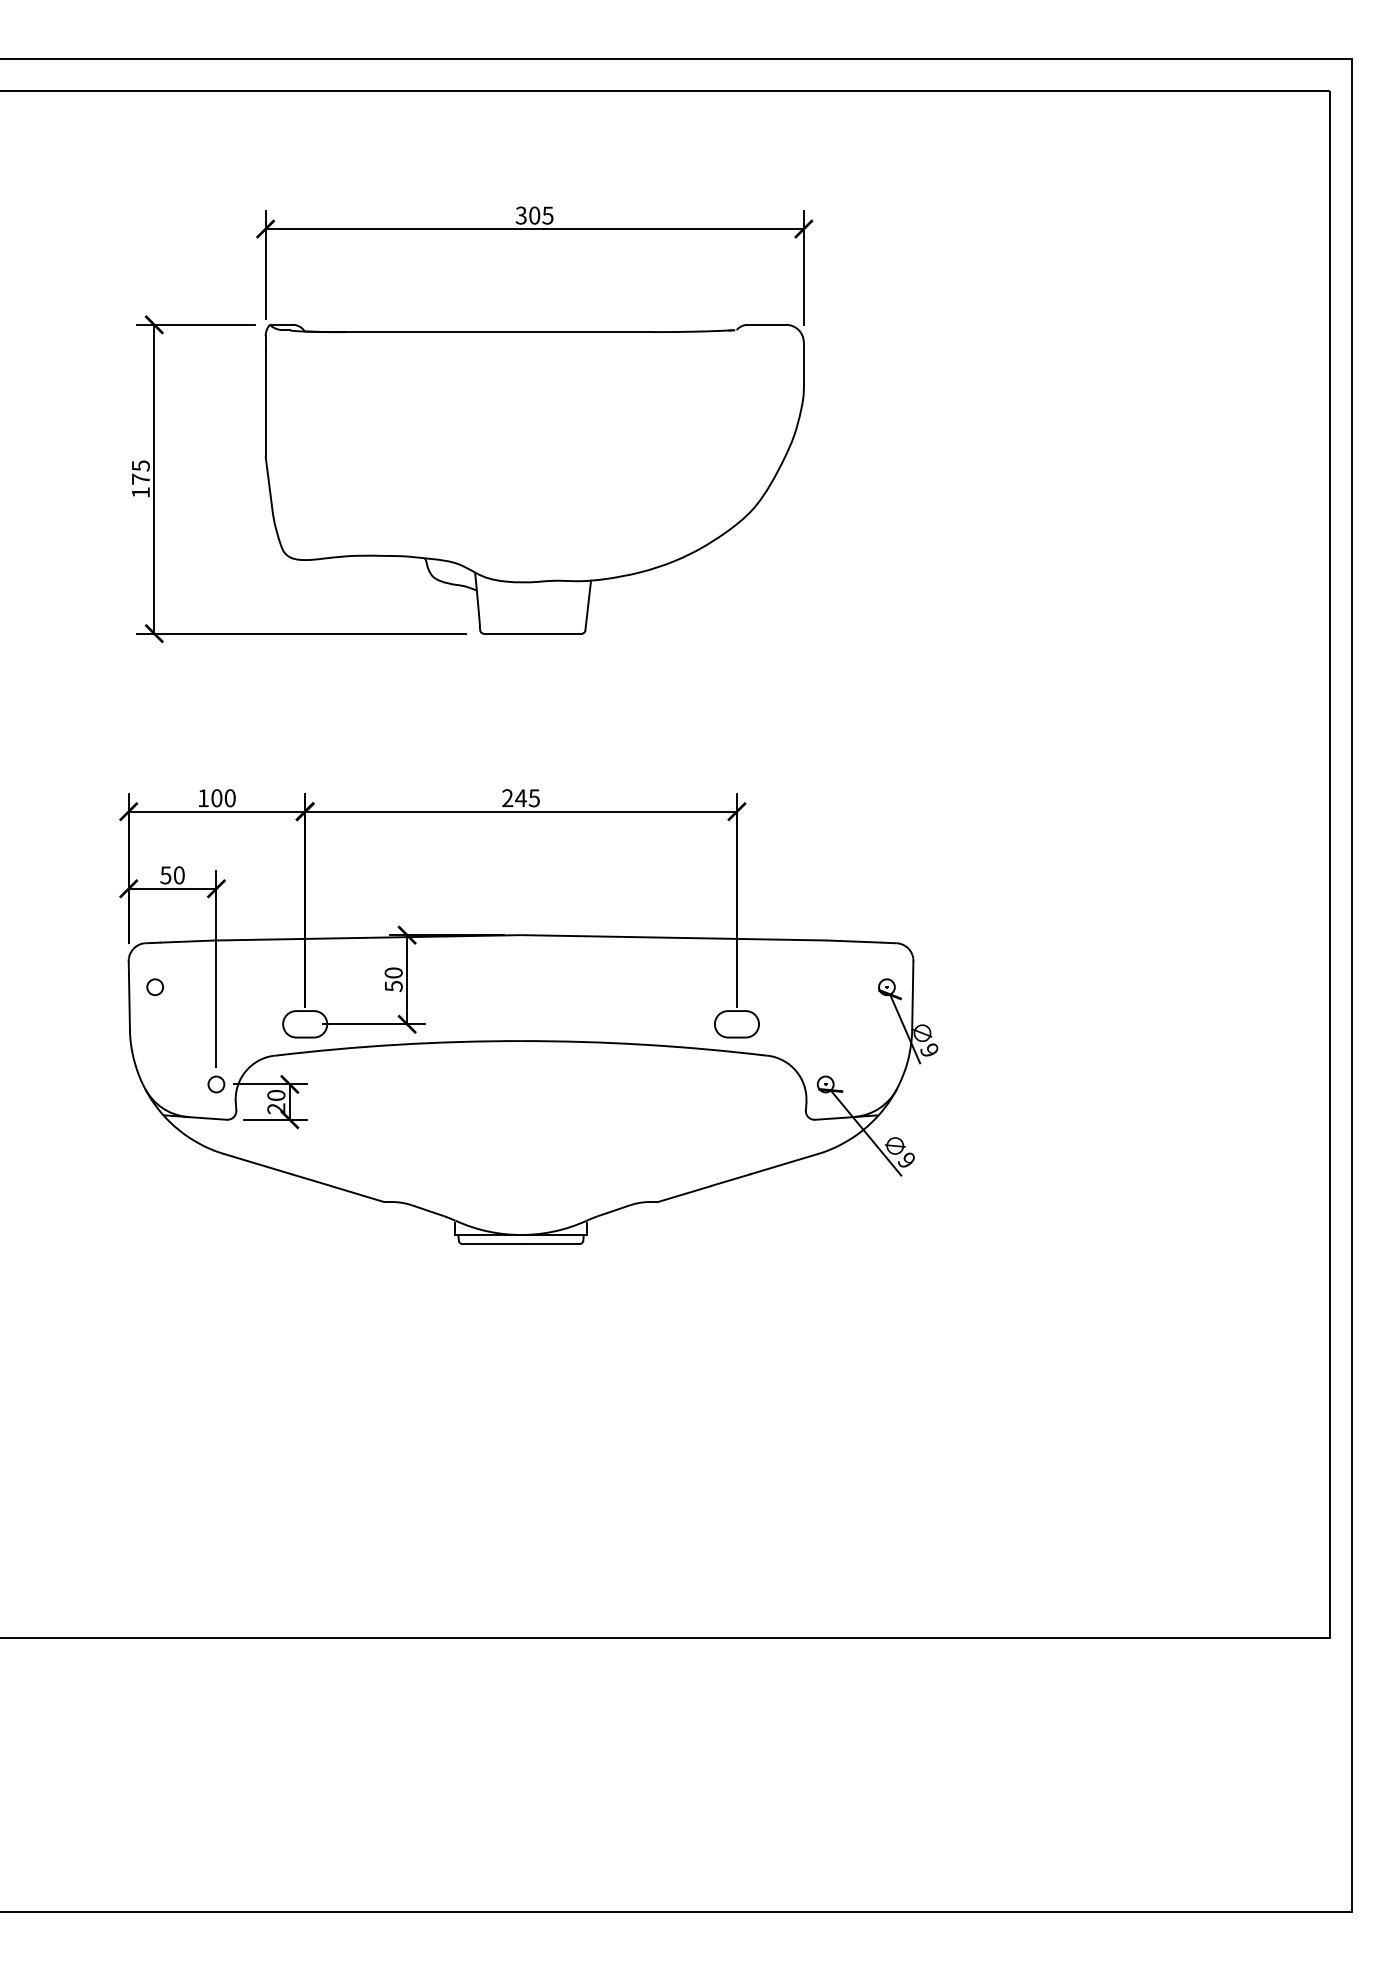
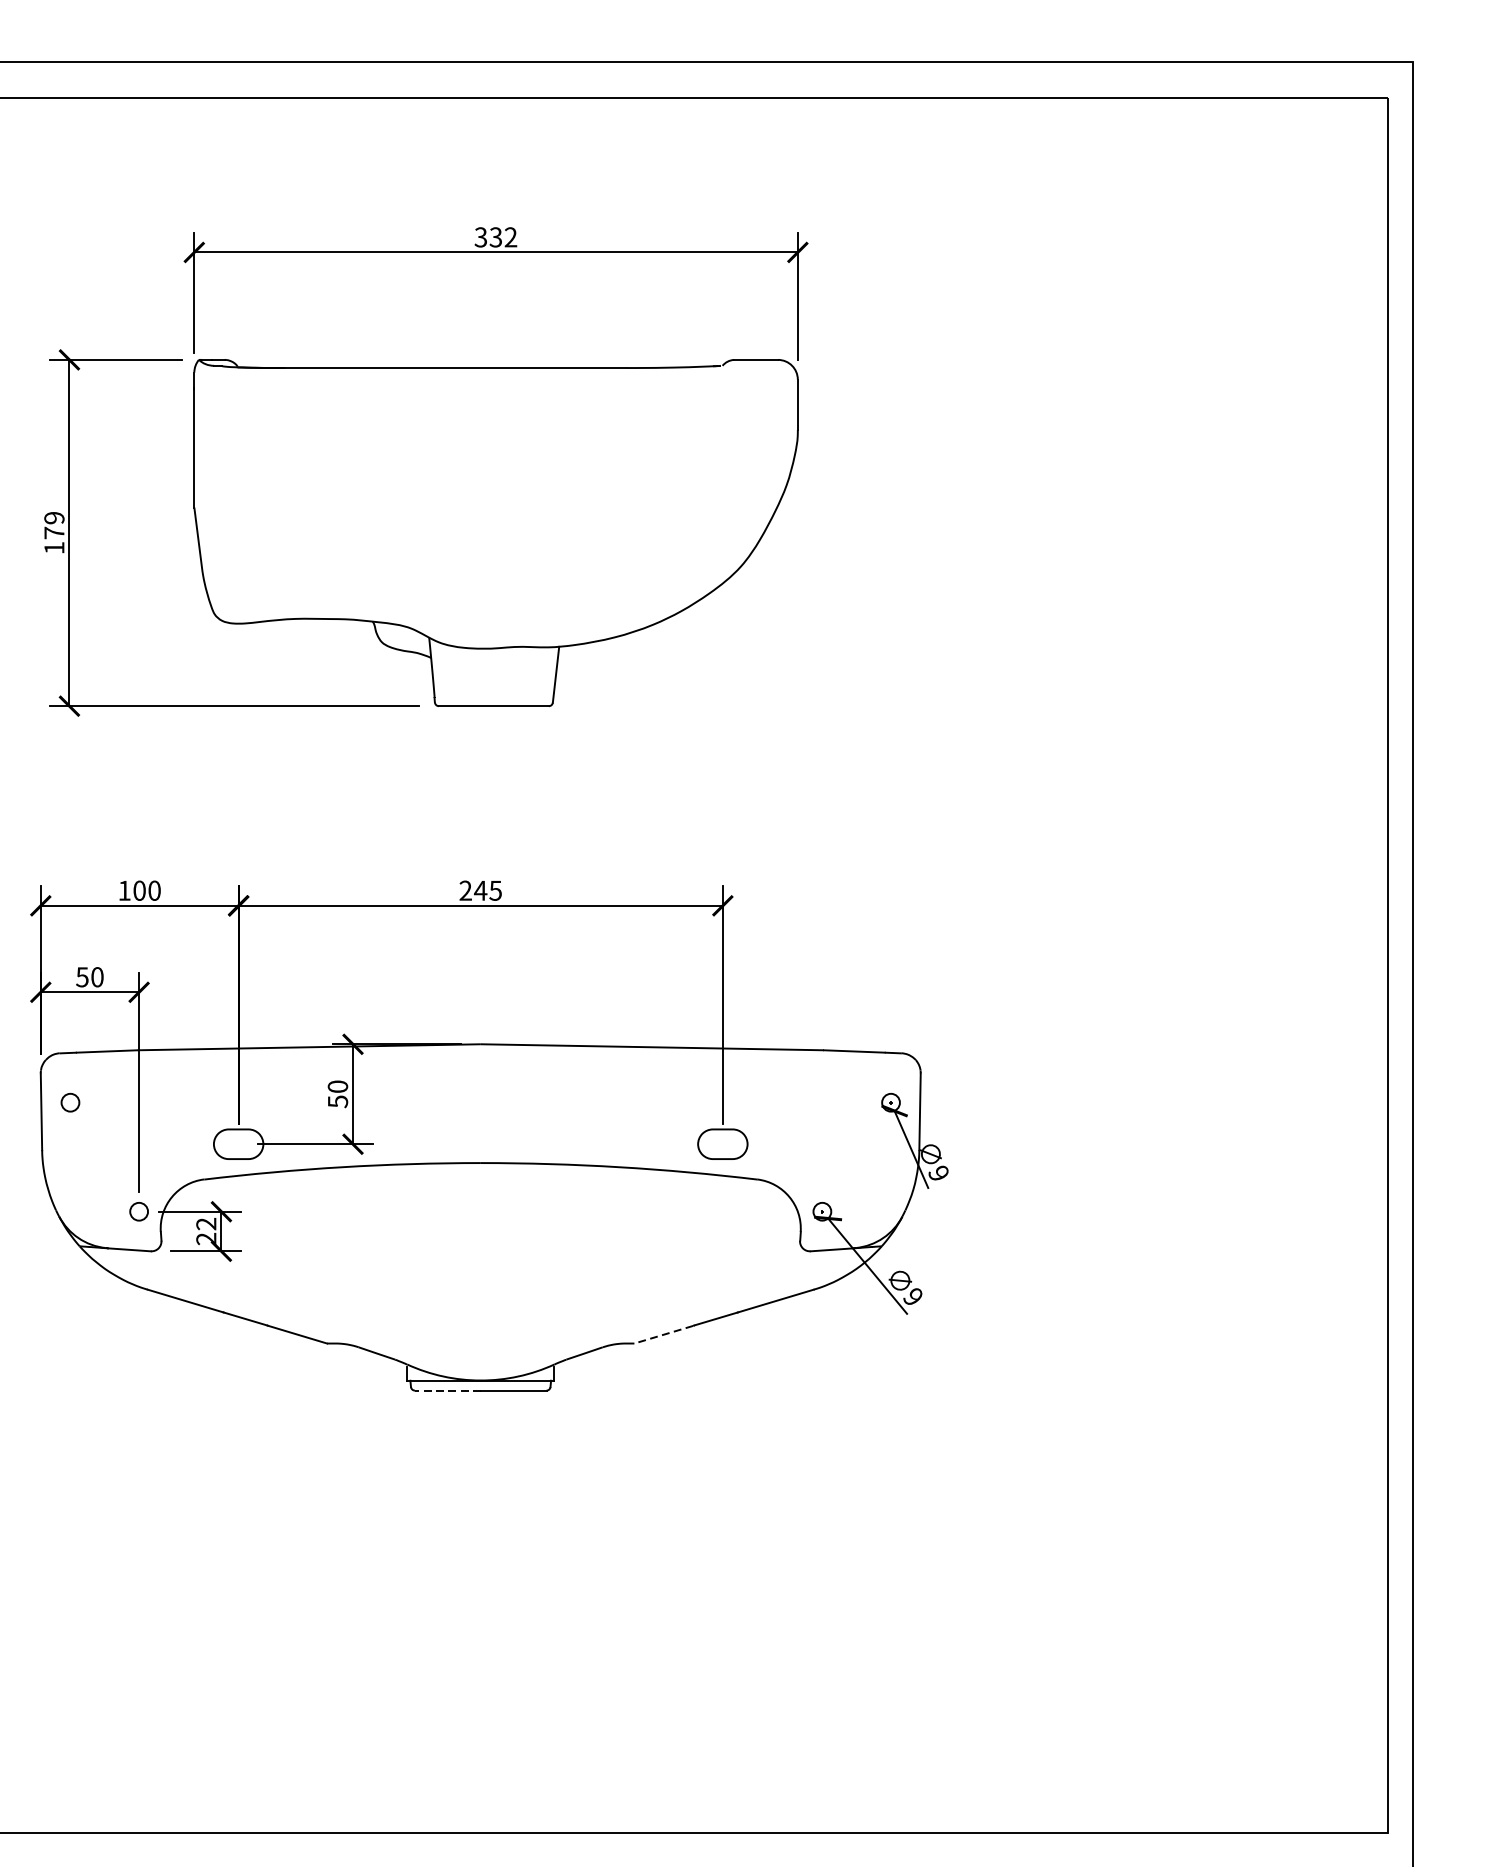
text: (541, 215) -> (503, 237), 305 -> 332
text: (140, 465) -> (53, 517), 175 -> 179
text: (276, 1095) -> (206, 1224), 20 -> 22
line: (683, 1194) -> (662, 1335), solid -> dashed
line: (491, 1244) -> (447, 1391), solid -> dashed

